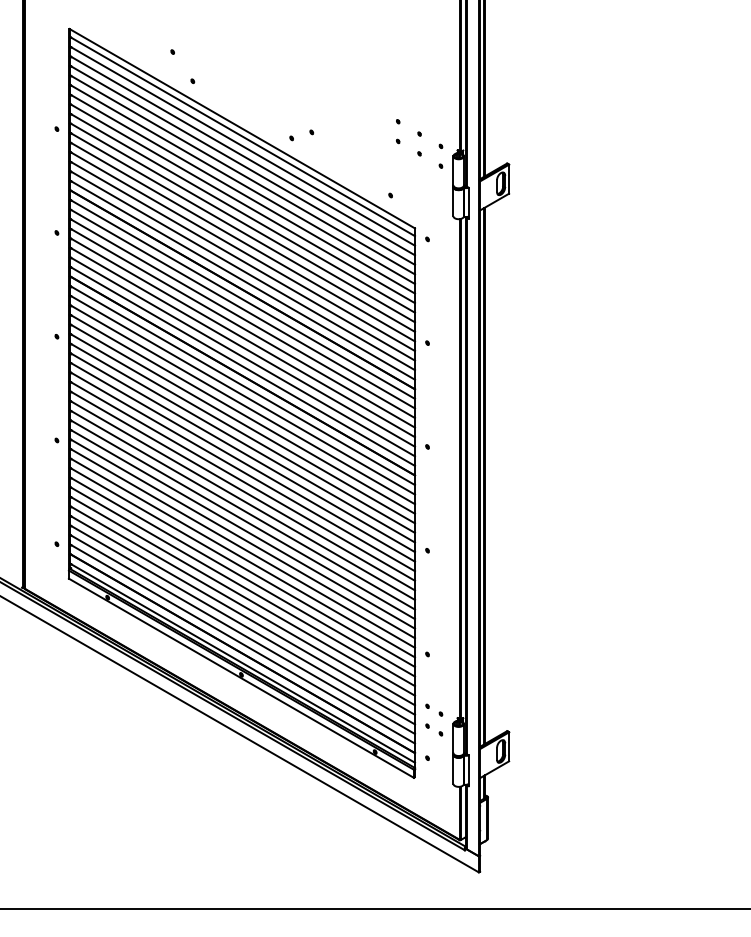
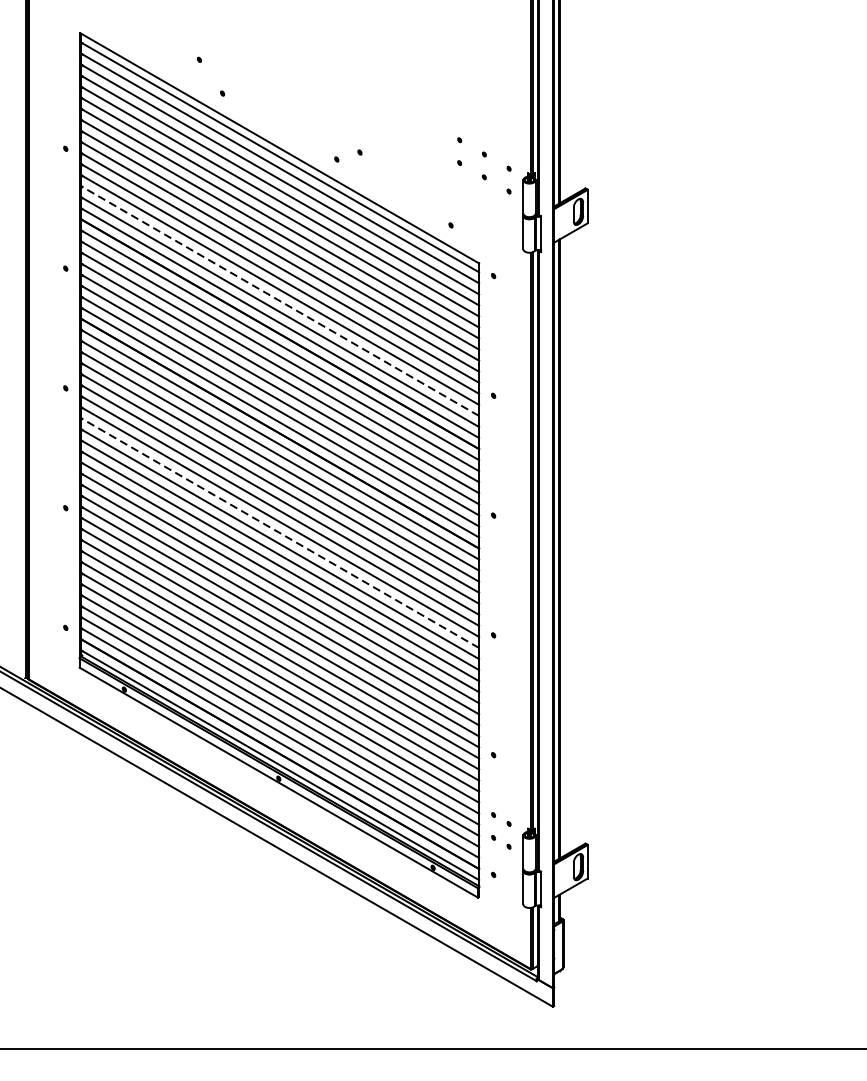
line: (242, 260) -> (279, 300), solid -> dashed
line: (242, 461) -> (279, 532), solid -> dashed

